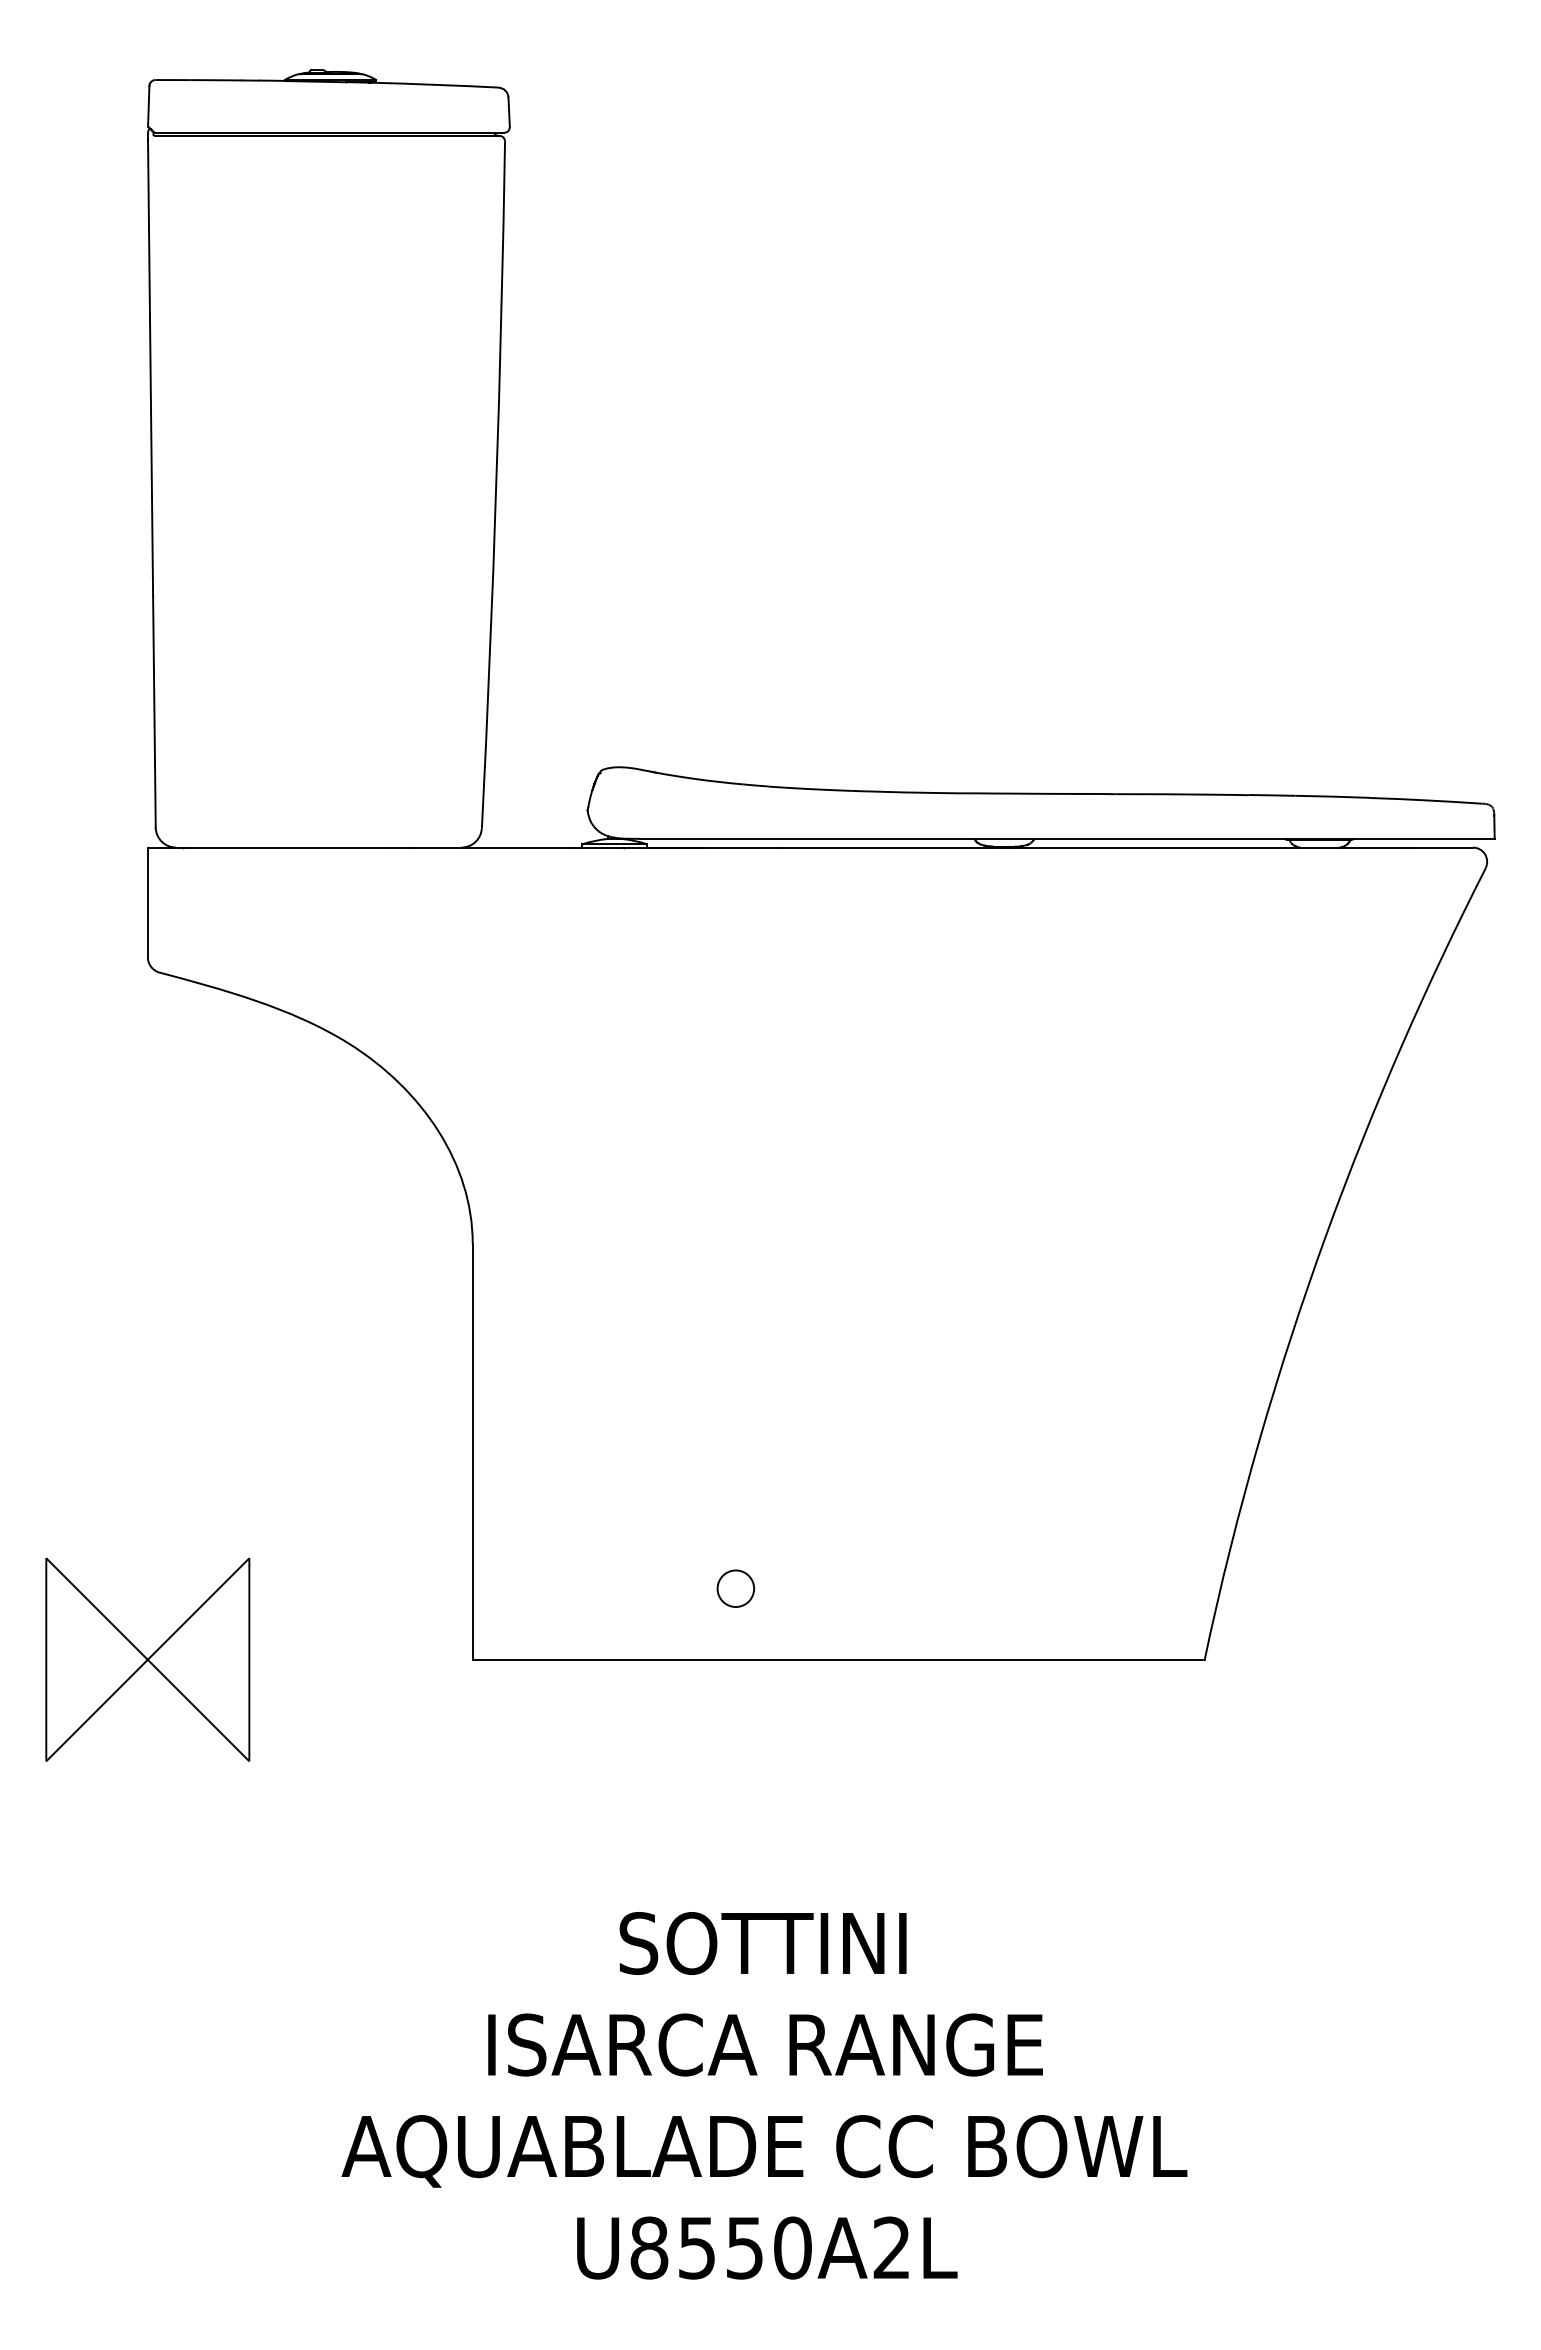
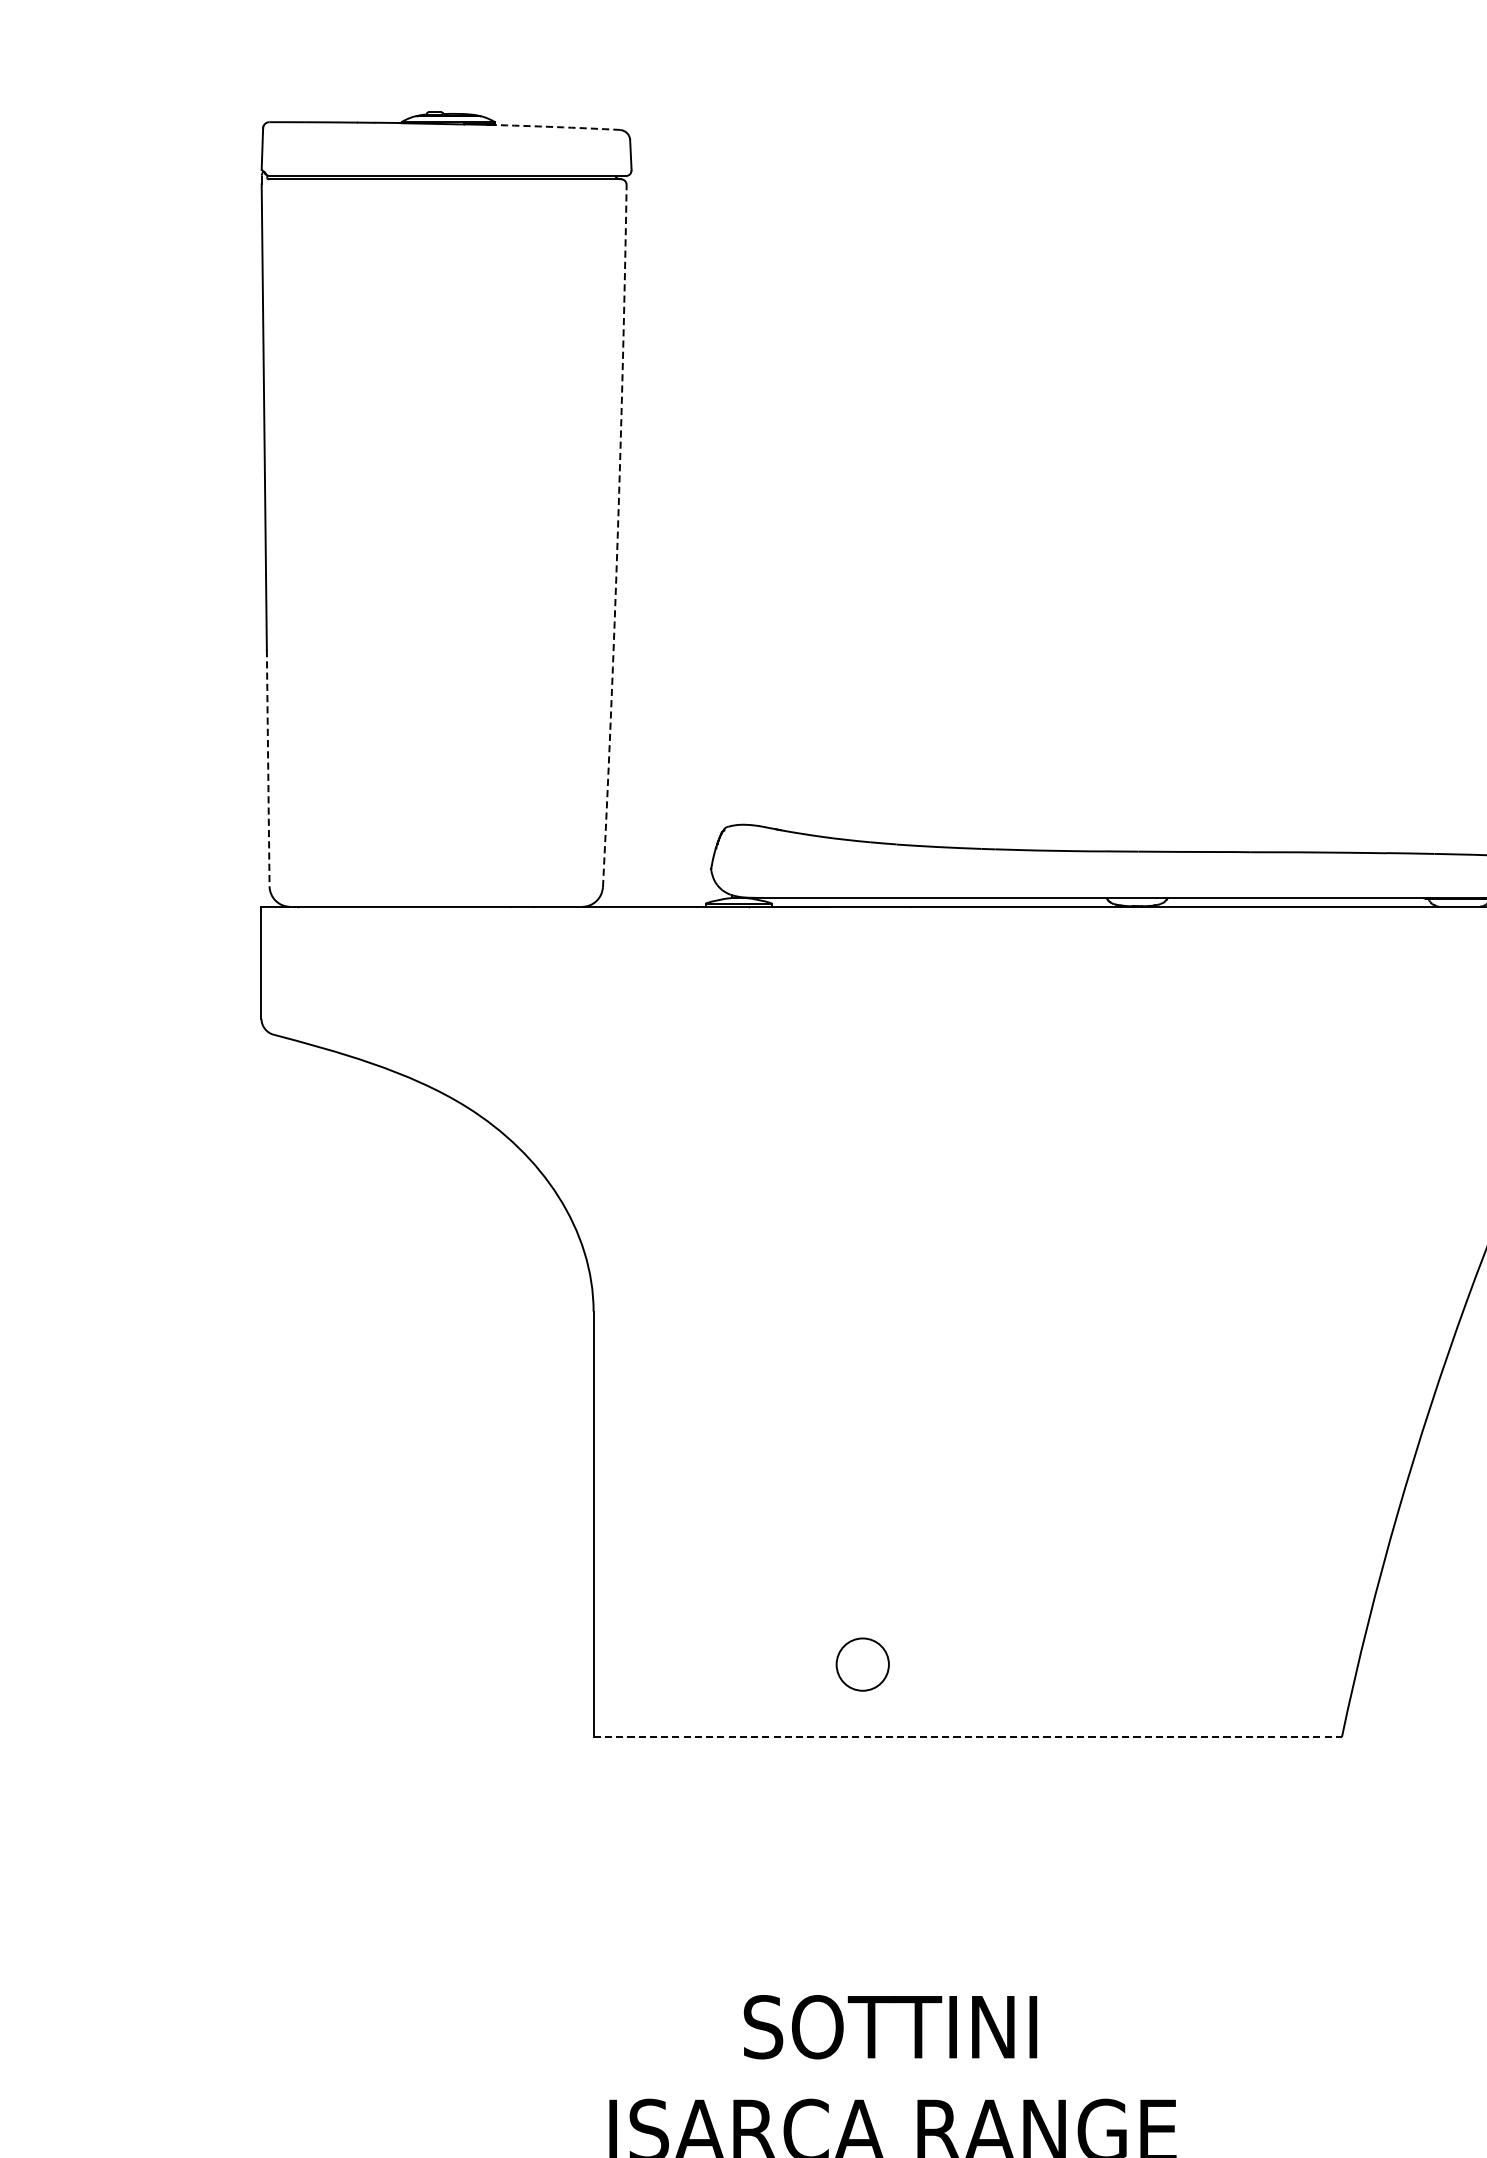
arc: (435, 84) -> (555, 126), solid -> dashed
arc: (496, 484) -> (617, 535), solid -> dashed
line: (154, 711) -> (268, 767), solid -> dashed
circle: (735, 1588) -> (862, 1664), size x1.4
part: (147, 1659) -> (261, 1736), removed
line: (839, 1659) -> (968, 1736), solid -> dashed

